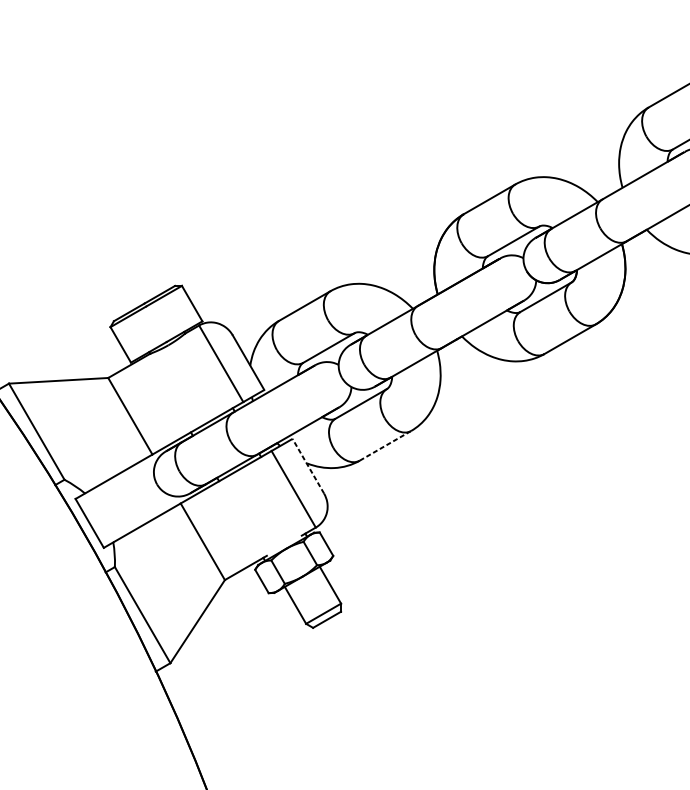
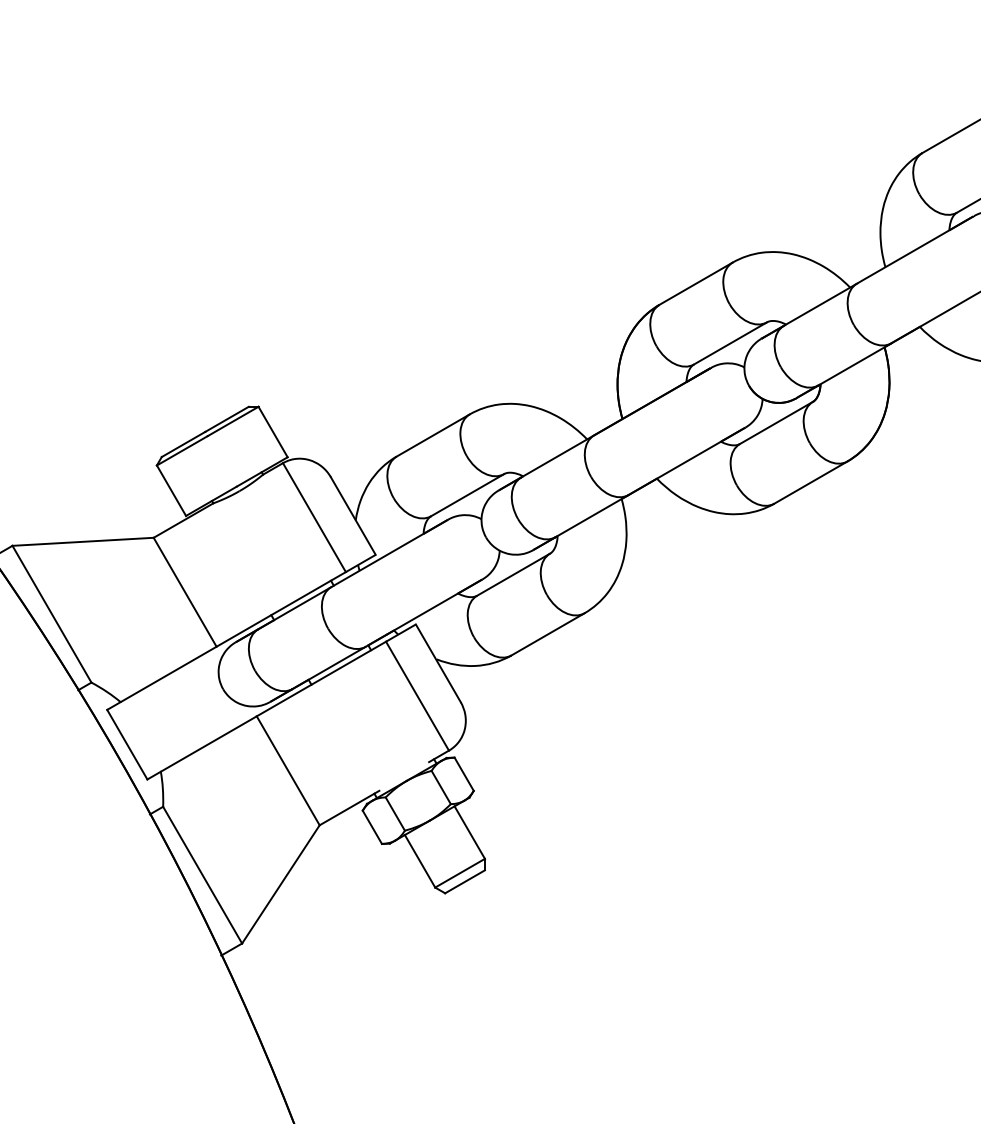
line: (385, 445) -> (548, 634), dashed -> solid
line: (308, 466) -> (438, 663), dashed -> solid

